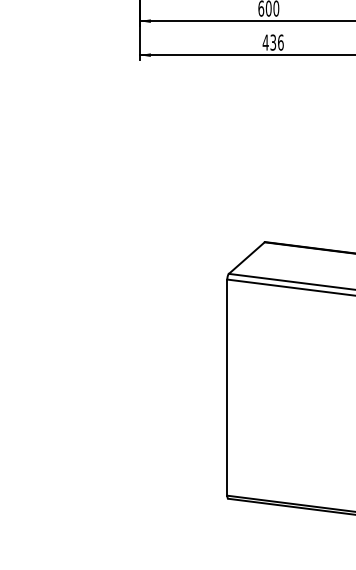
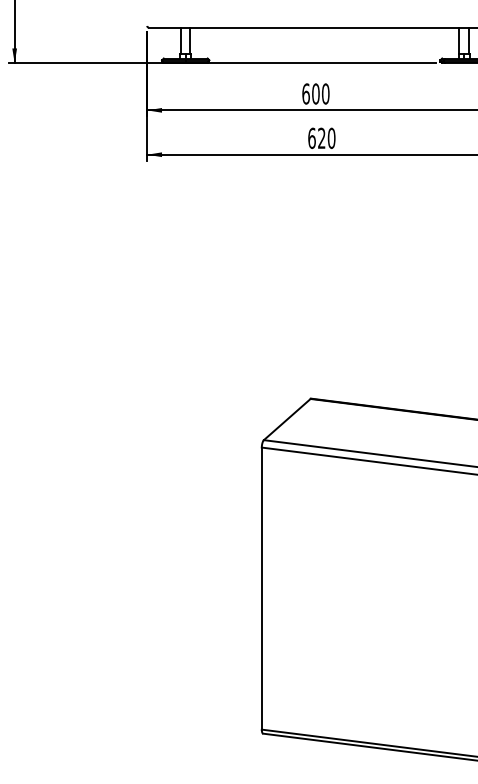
text: (273, 42) -> (321, 138), 436 -> 620

